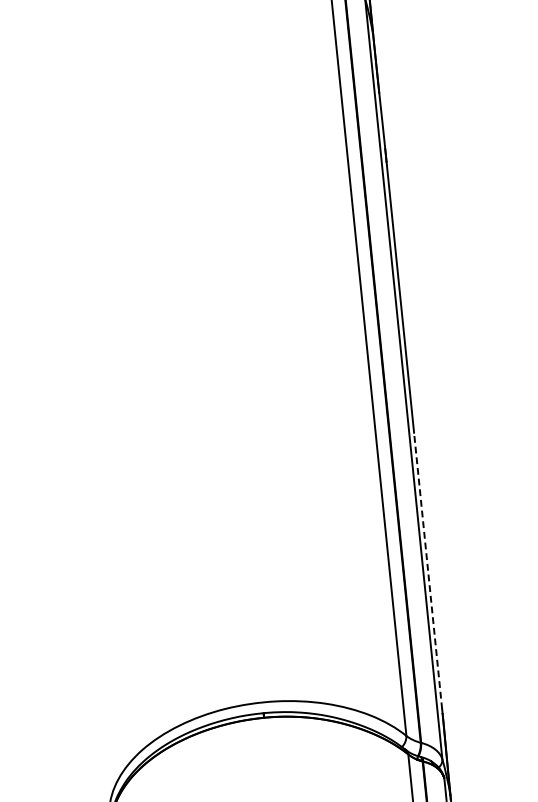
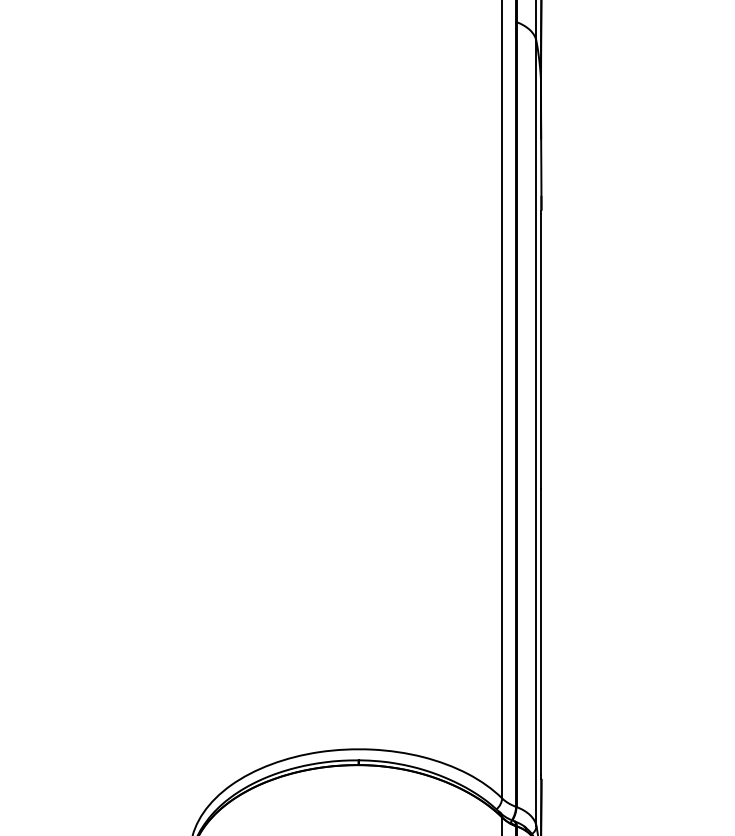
line: (428, 571) -> (541, 632), dashed -> solid

